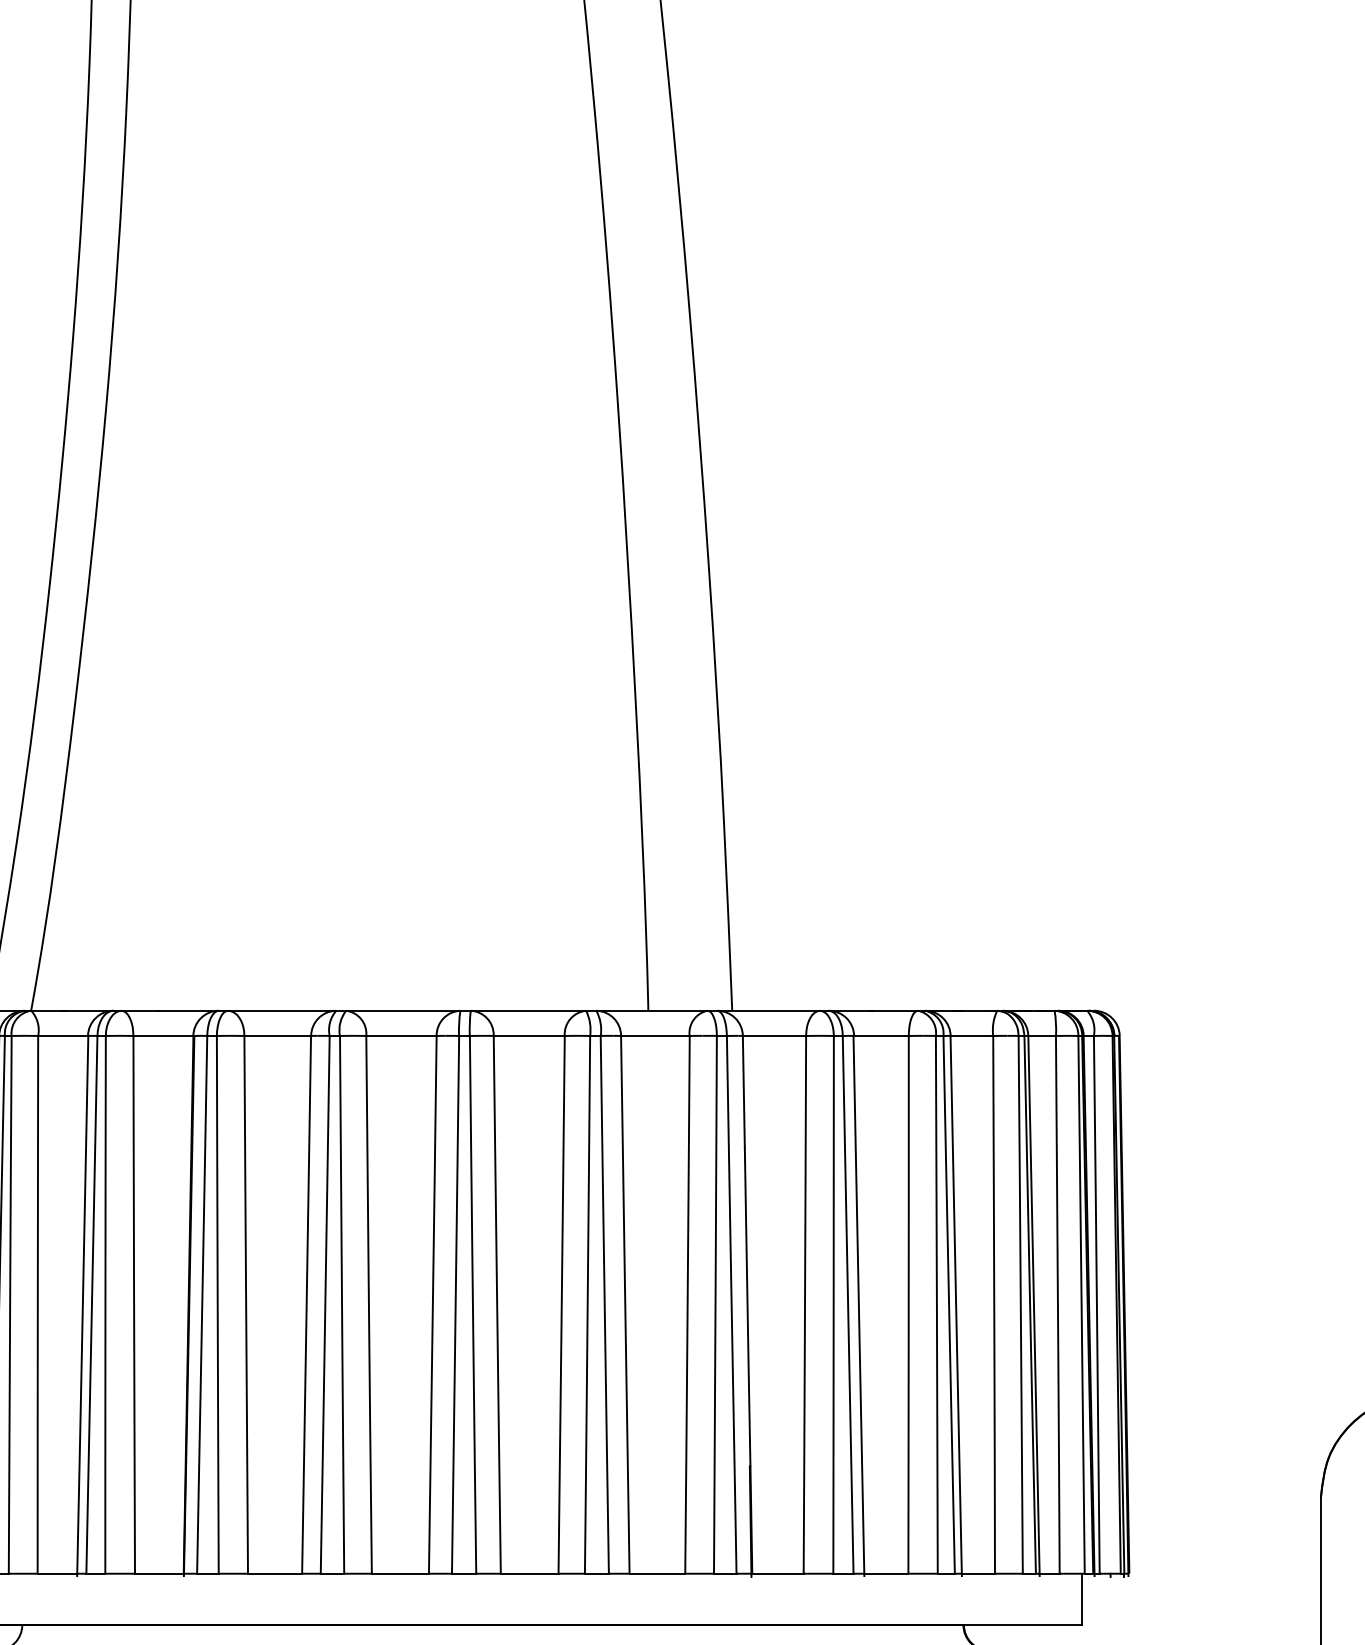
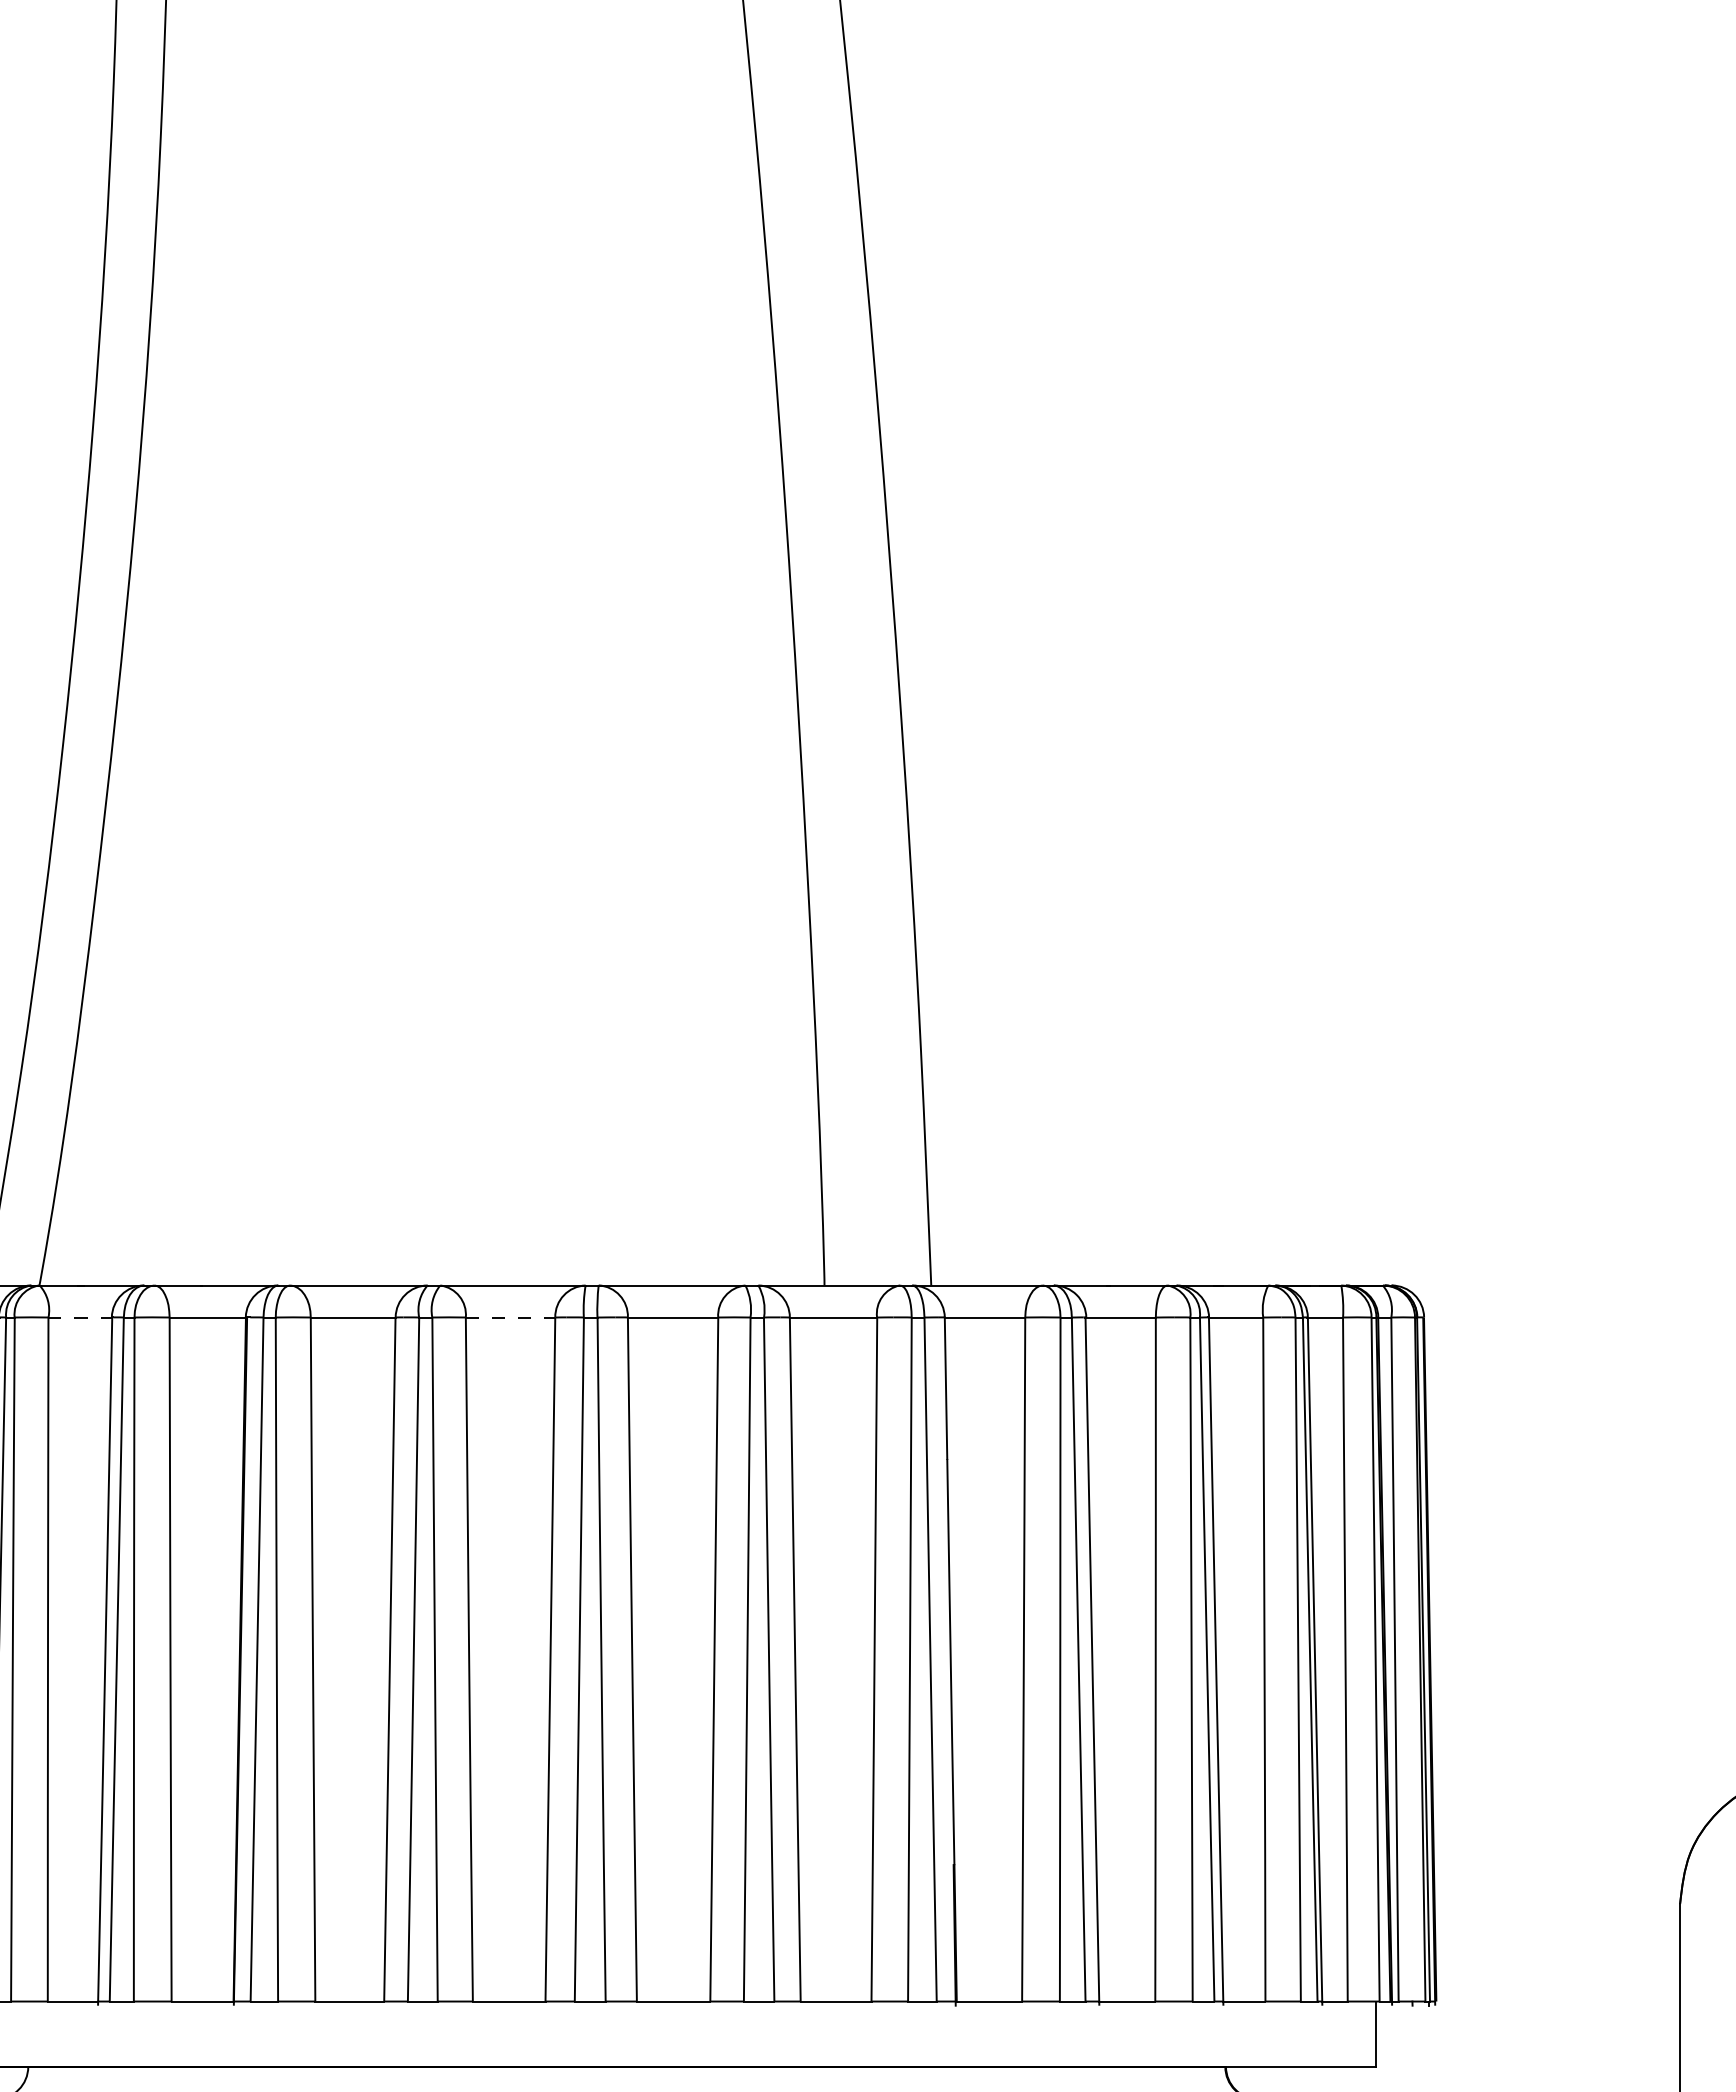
line: (64, 1035) -> (81, 1317), solid -> dashed
line: (401, 1035) -> (510, 1317), solid -> dashed

